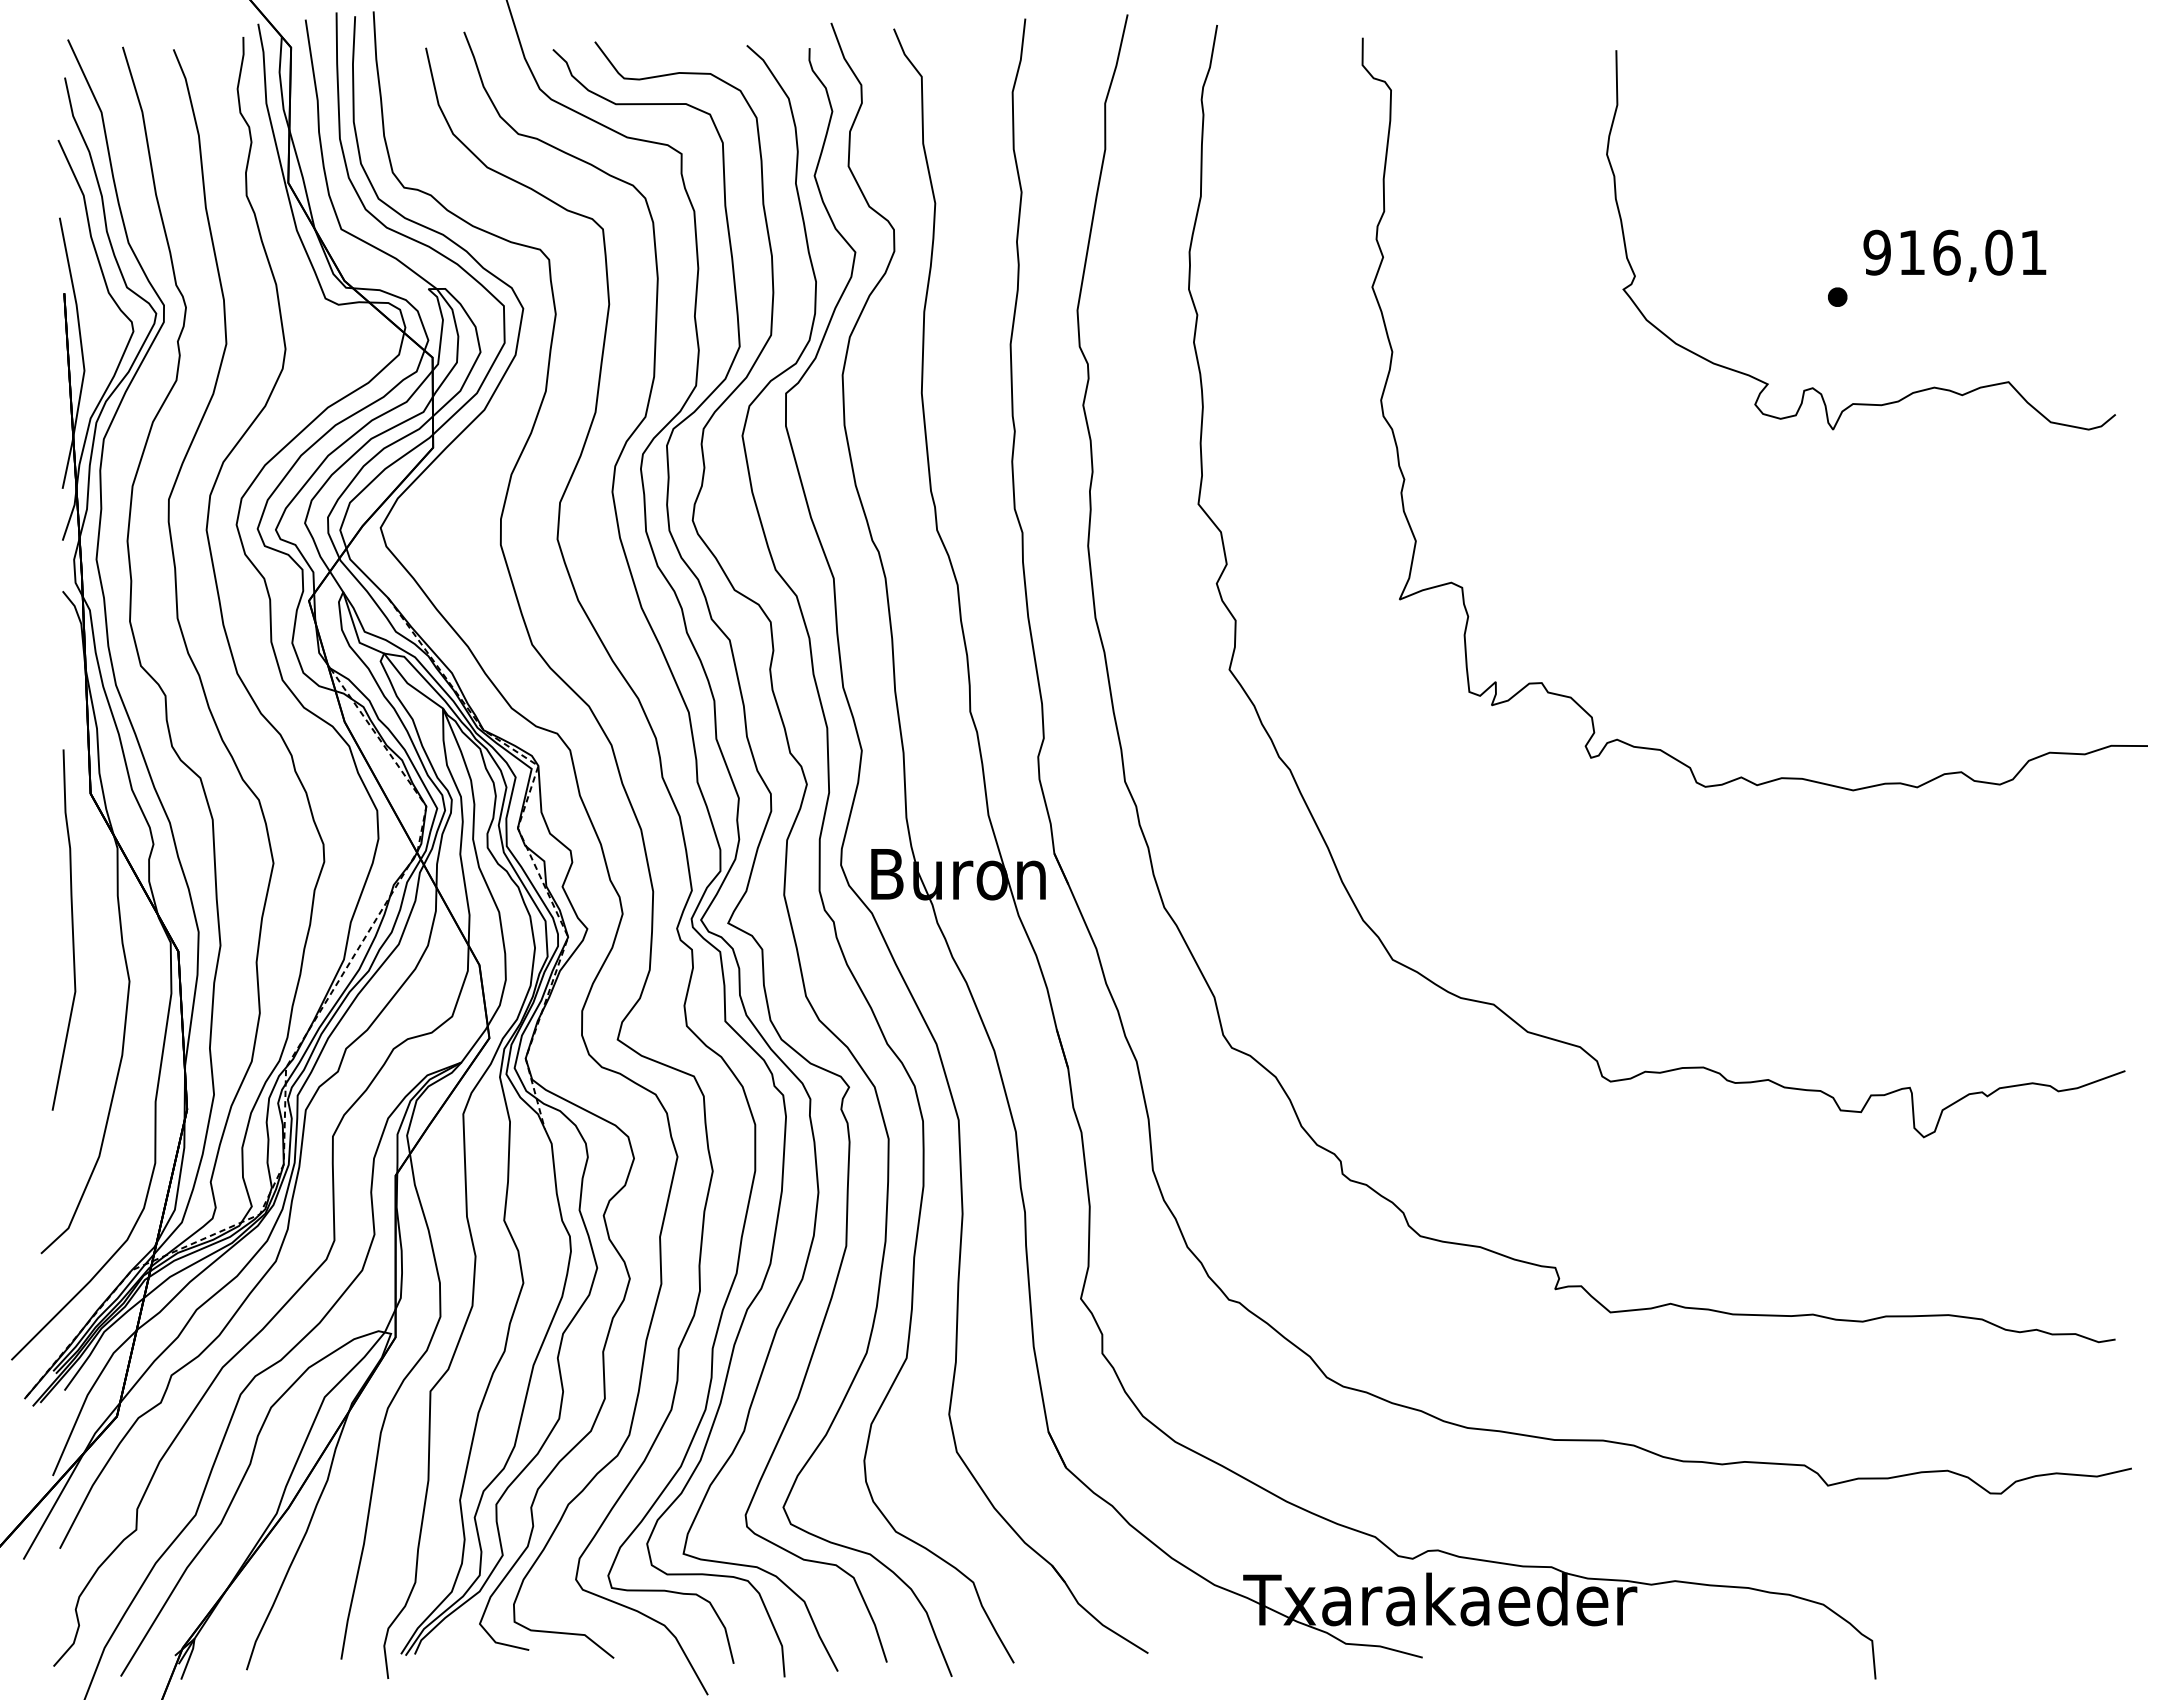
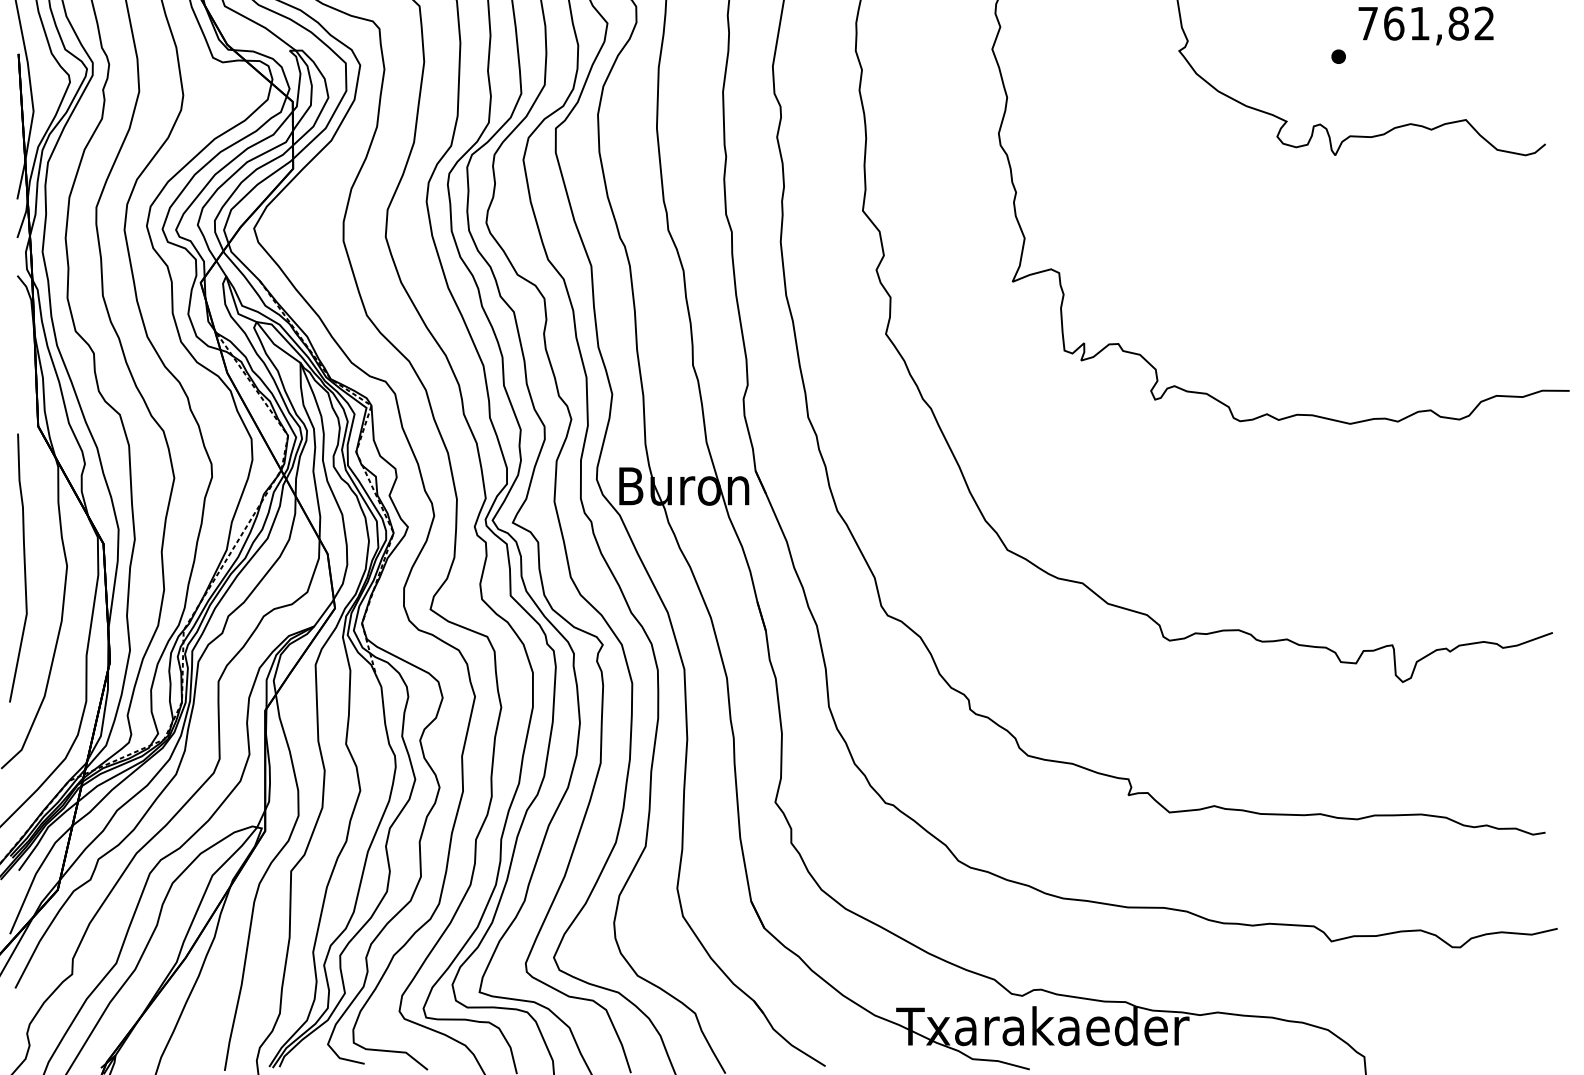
text: (1954, 252) -> (1425, 23), 916,01 -> 761,82
curve: (71, 928) -> (23, 566), moved

